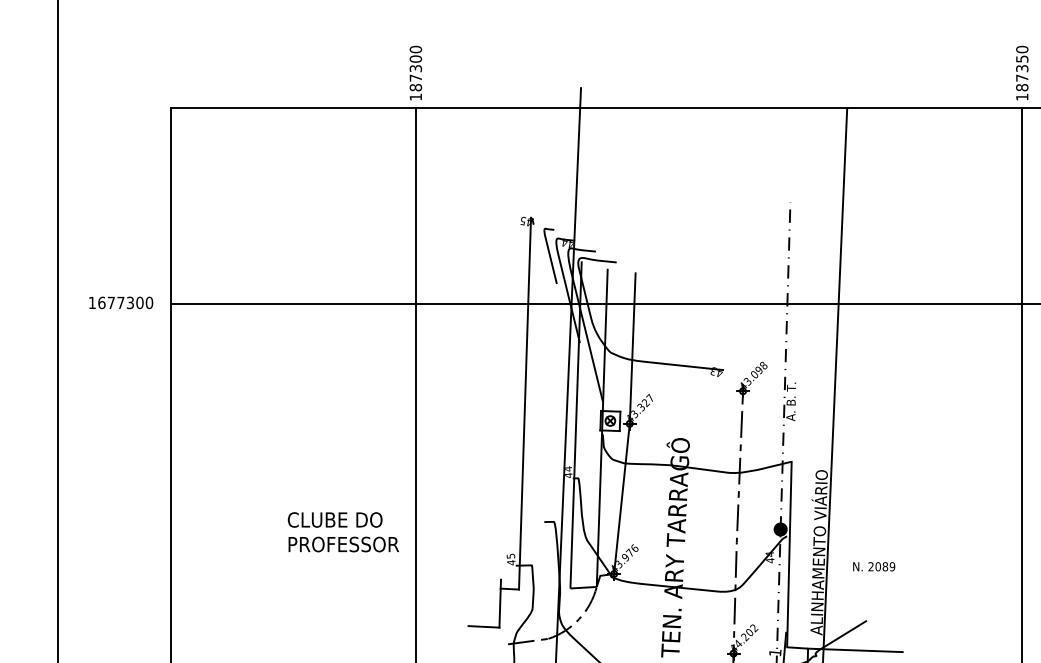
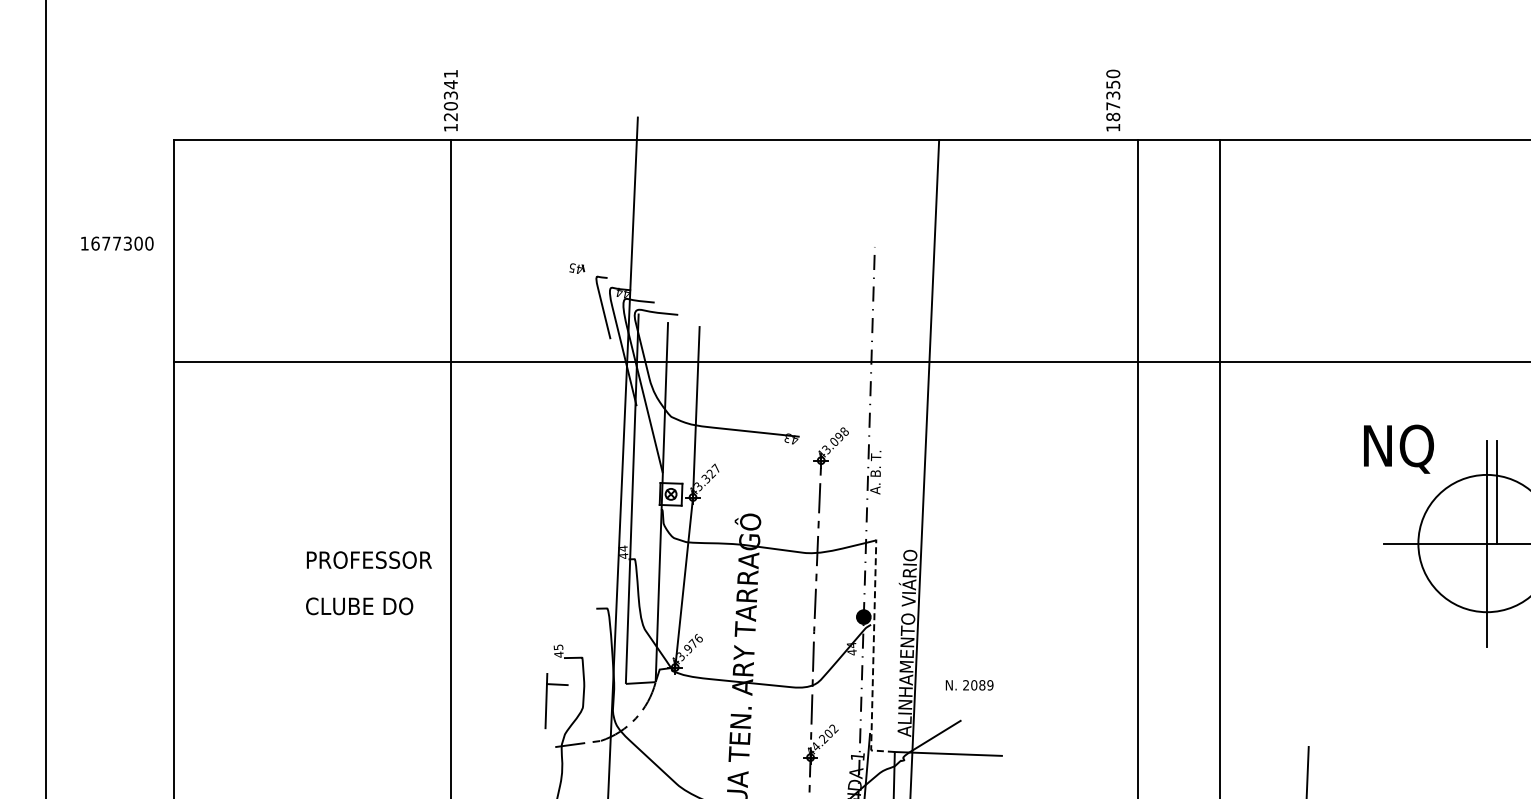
text: (415, 68) -> (450, 95), 187300 -> 120341
text: (1022, 73) -> (1113, 100), moved
text: (121, 302) -> (117, 243), moved
line: (525, 403) -> (574, 474), removed
text: (343, 543) -> (369, 559), moved
line: (789, 565) -> (873, 657), solid -> dashed
text: (874, 566) -> (969, 685), moved
line: (483, 627) -> (527, 727), removed

